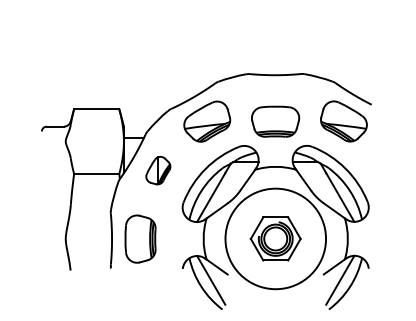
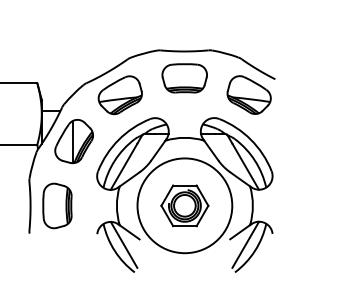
part: (275, 121) -> (184, 78), moved
part: (158, 170) -> (74, 141), size x1.67

